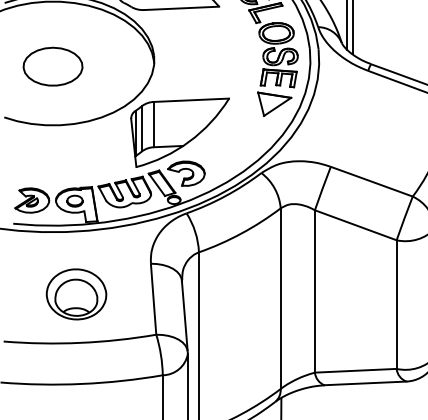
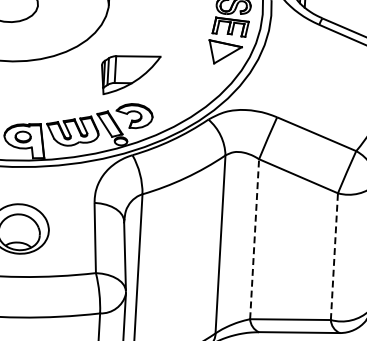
part: (179, 132) -> (129, 75), size x0.6
line: (314, 290) -> (254, 238), solid -> dashed
line: (396, 304) -> (334, 256), solid -> dashed

